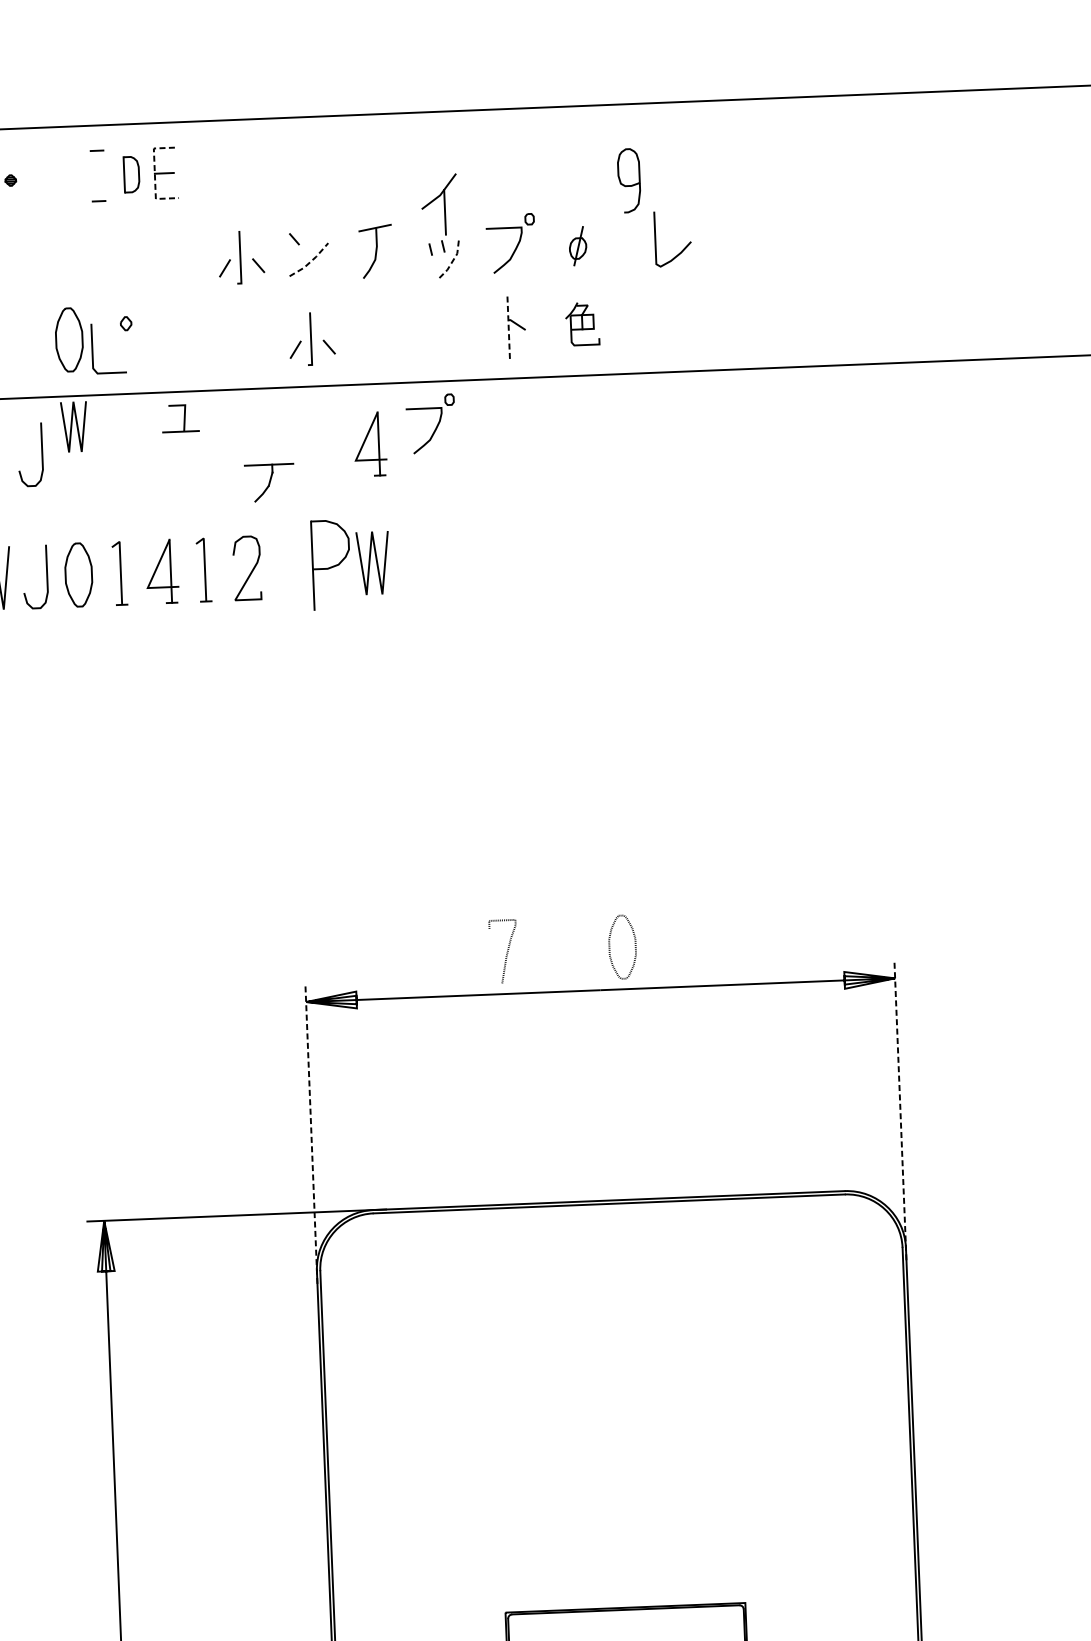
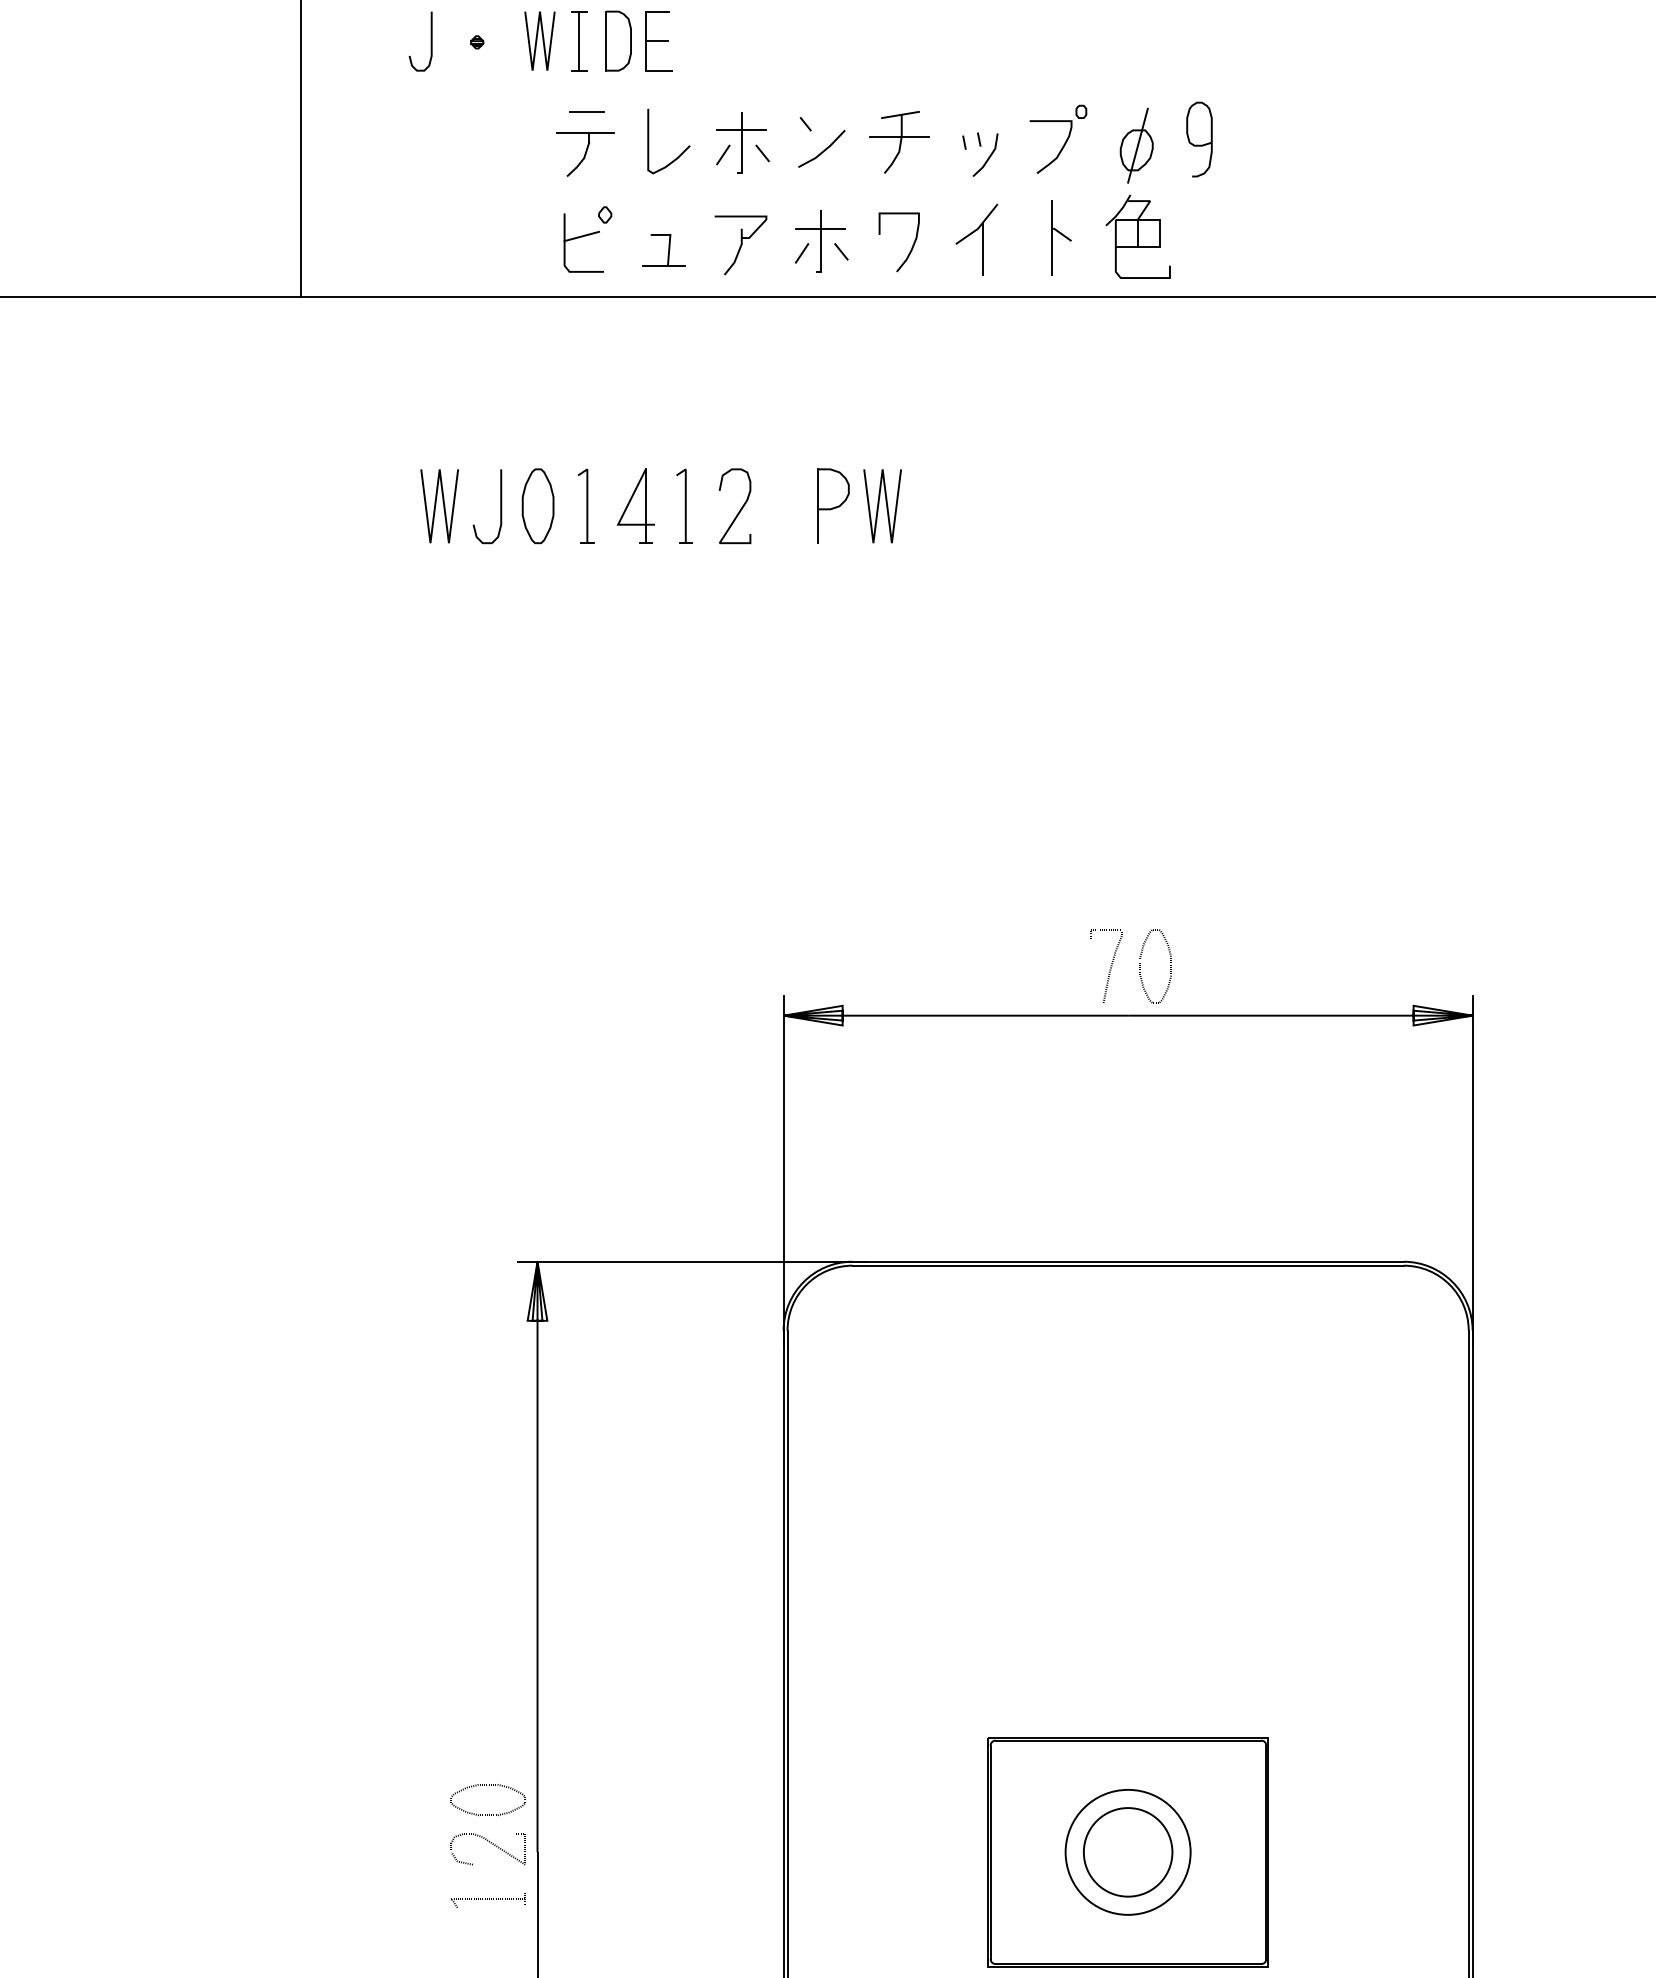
part: (131, 174) -> (618, 40), size x1.43
line: (98, 175) -> (579, 40), added
line: (154, 175) -> (645, 43), dashed -> solid
curve: (629, 184) -> (1199, 144), moved
part: (439, 204) -> (976, 239), moved
line: (106, 235) -> (586, 111), added
line: (239, 246) -> (741, 130), added
line: (374, 246) -> (898, 136), added
part: (577, 246) -> (1136, 145), size x1.67
curve: (683, 248) -> (680, 153), moved
line: (310, 261) -> (823, 151), dashed -> solid
line: (452, 261) -> (989, 157), dashed -> solid
part: (581, 323) -> (1137, 236), size x1.67
line: (310, 327) -> (820, 228), added
line: (508, 328) -> (1051, 238), dashed -> solid
part: (68, 340) -> (537, 231), removed
line: (106, 342) -> (581, 236), added
curve: (388, 342) -> (910, 249), added
part: (242, 345) -> (740, 245), added
part: (179, 418) -> (663, 250), moved
line: (72, 426) -> (537, 40), moved
part: (436, 426) -> (962, 349), removed
part: (370, 443) -> (884, 366), removed
curve: (41, 454) -> (500, 363), removed
part: (269, 482) -> (585, 154), moved
part: (331, 564) -> (833, 505), size x0.71
curve: (506, 951) -> (1110, 965), moved
line: (900, 1110) -> (1472, 1170), dashed -> solid
line: (311, 1134) -> (783, 1170), dashed -> solid

